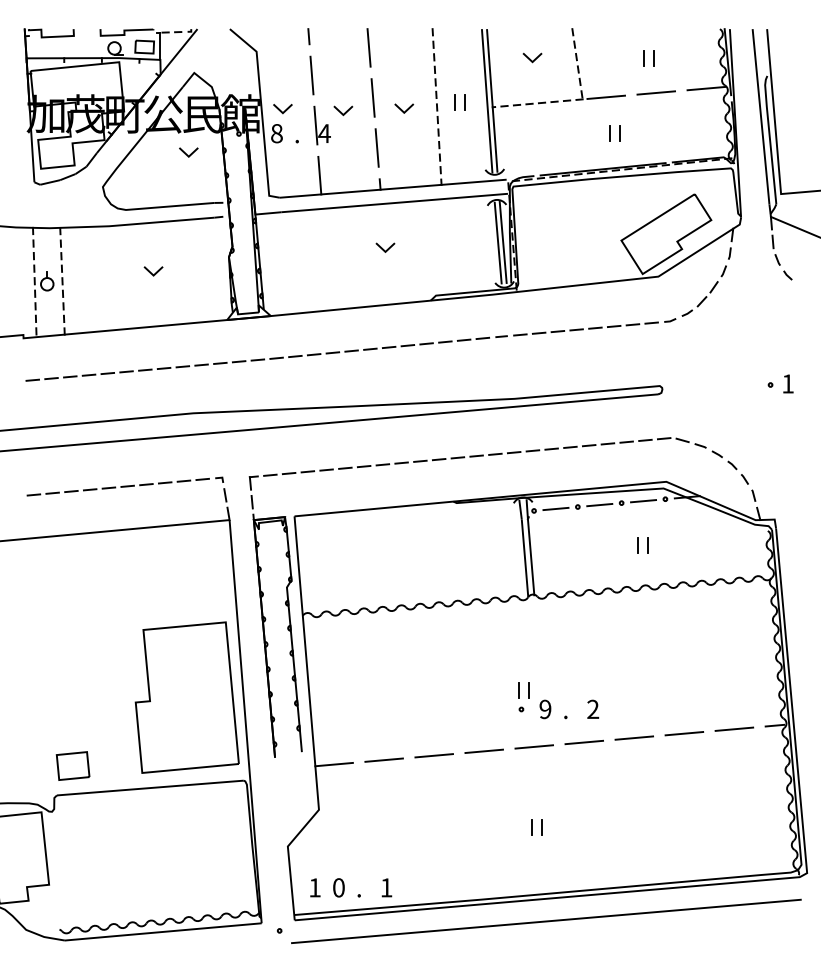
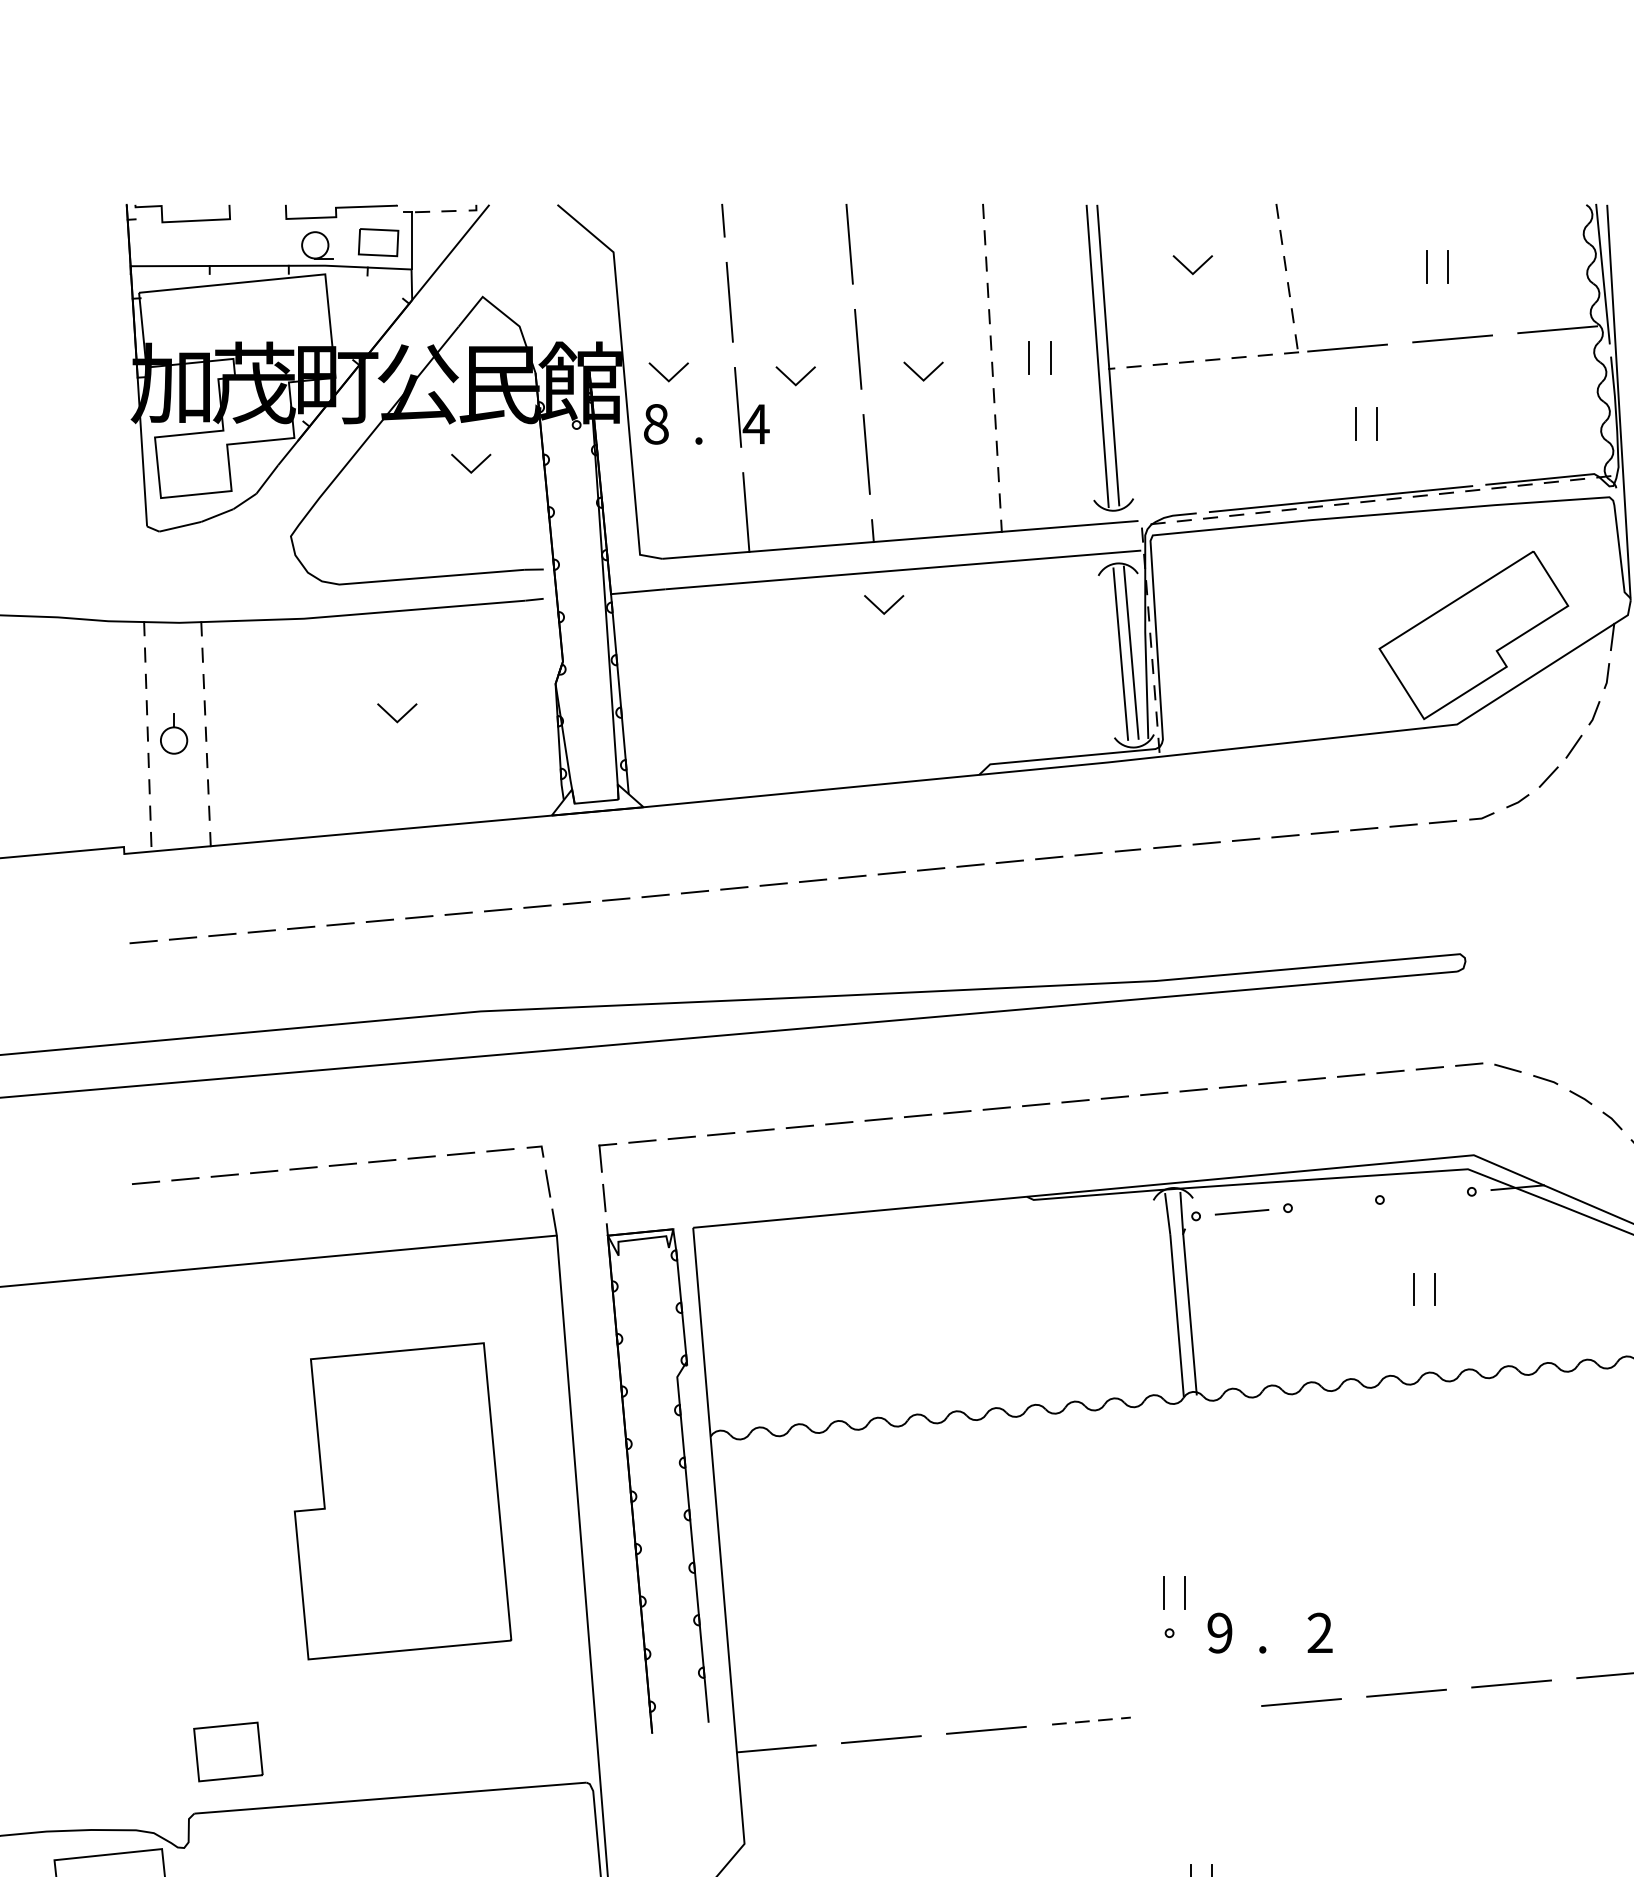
line: (383, 248) -> (879, 606), moved
line: (643, 501) -> (1425, 1196), removed
line: (599, 504) -> (1333, 1202), removed
part: (186, 697) -> (401, 1500), moved
line: (534, 746) -> (1196, 1710), removed
line: (484, 751) -> (1092, 1721), solid -> dashed

